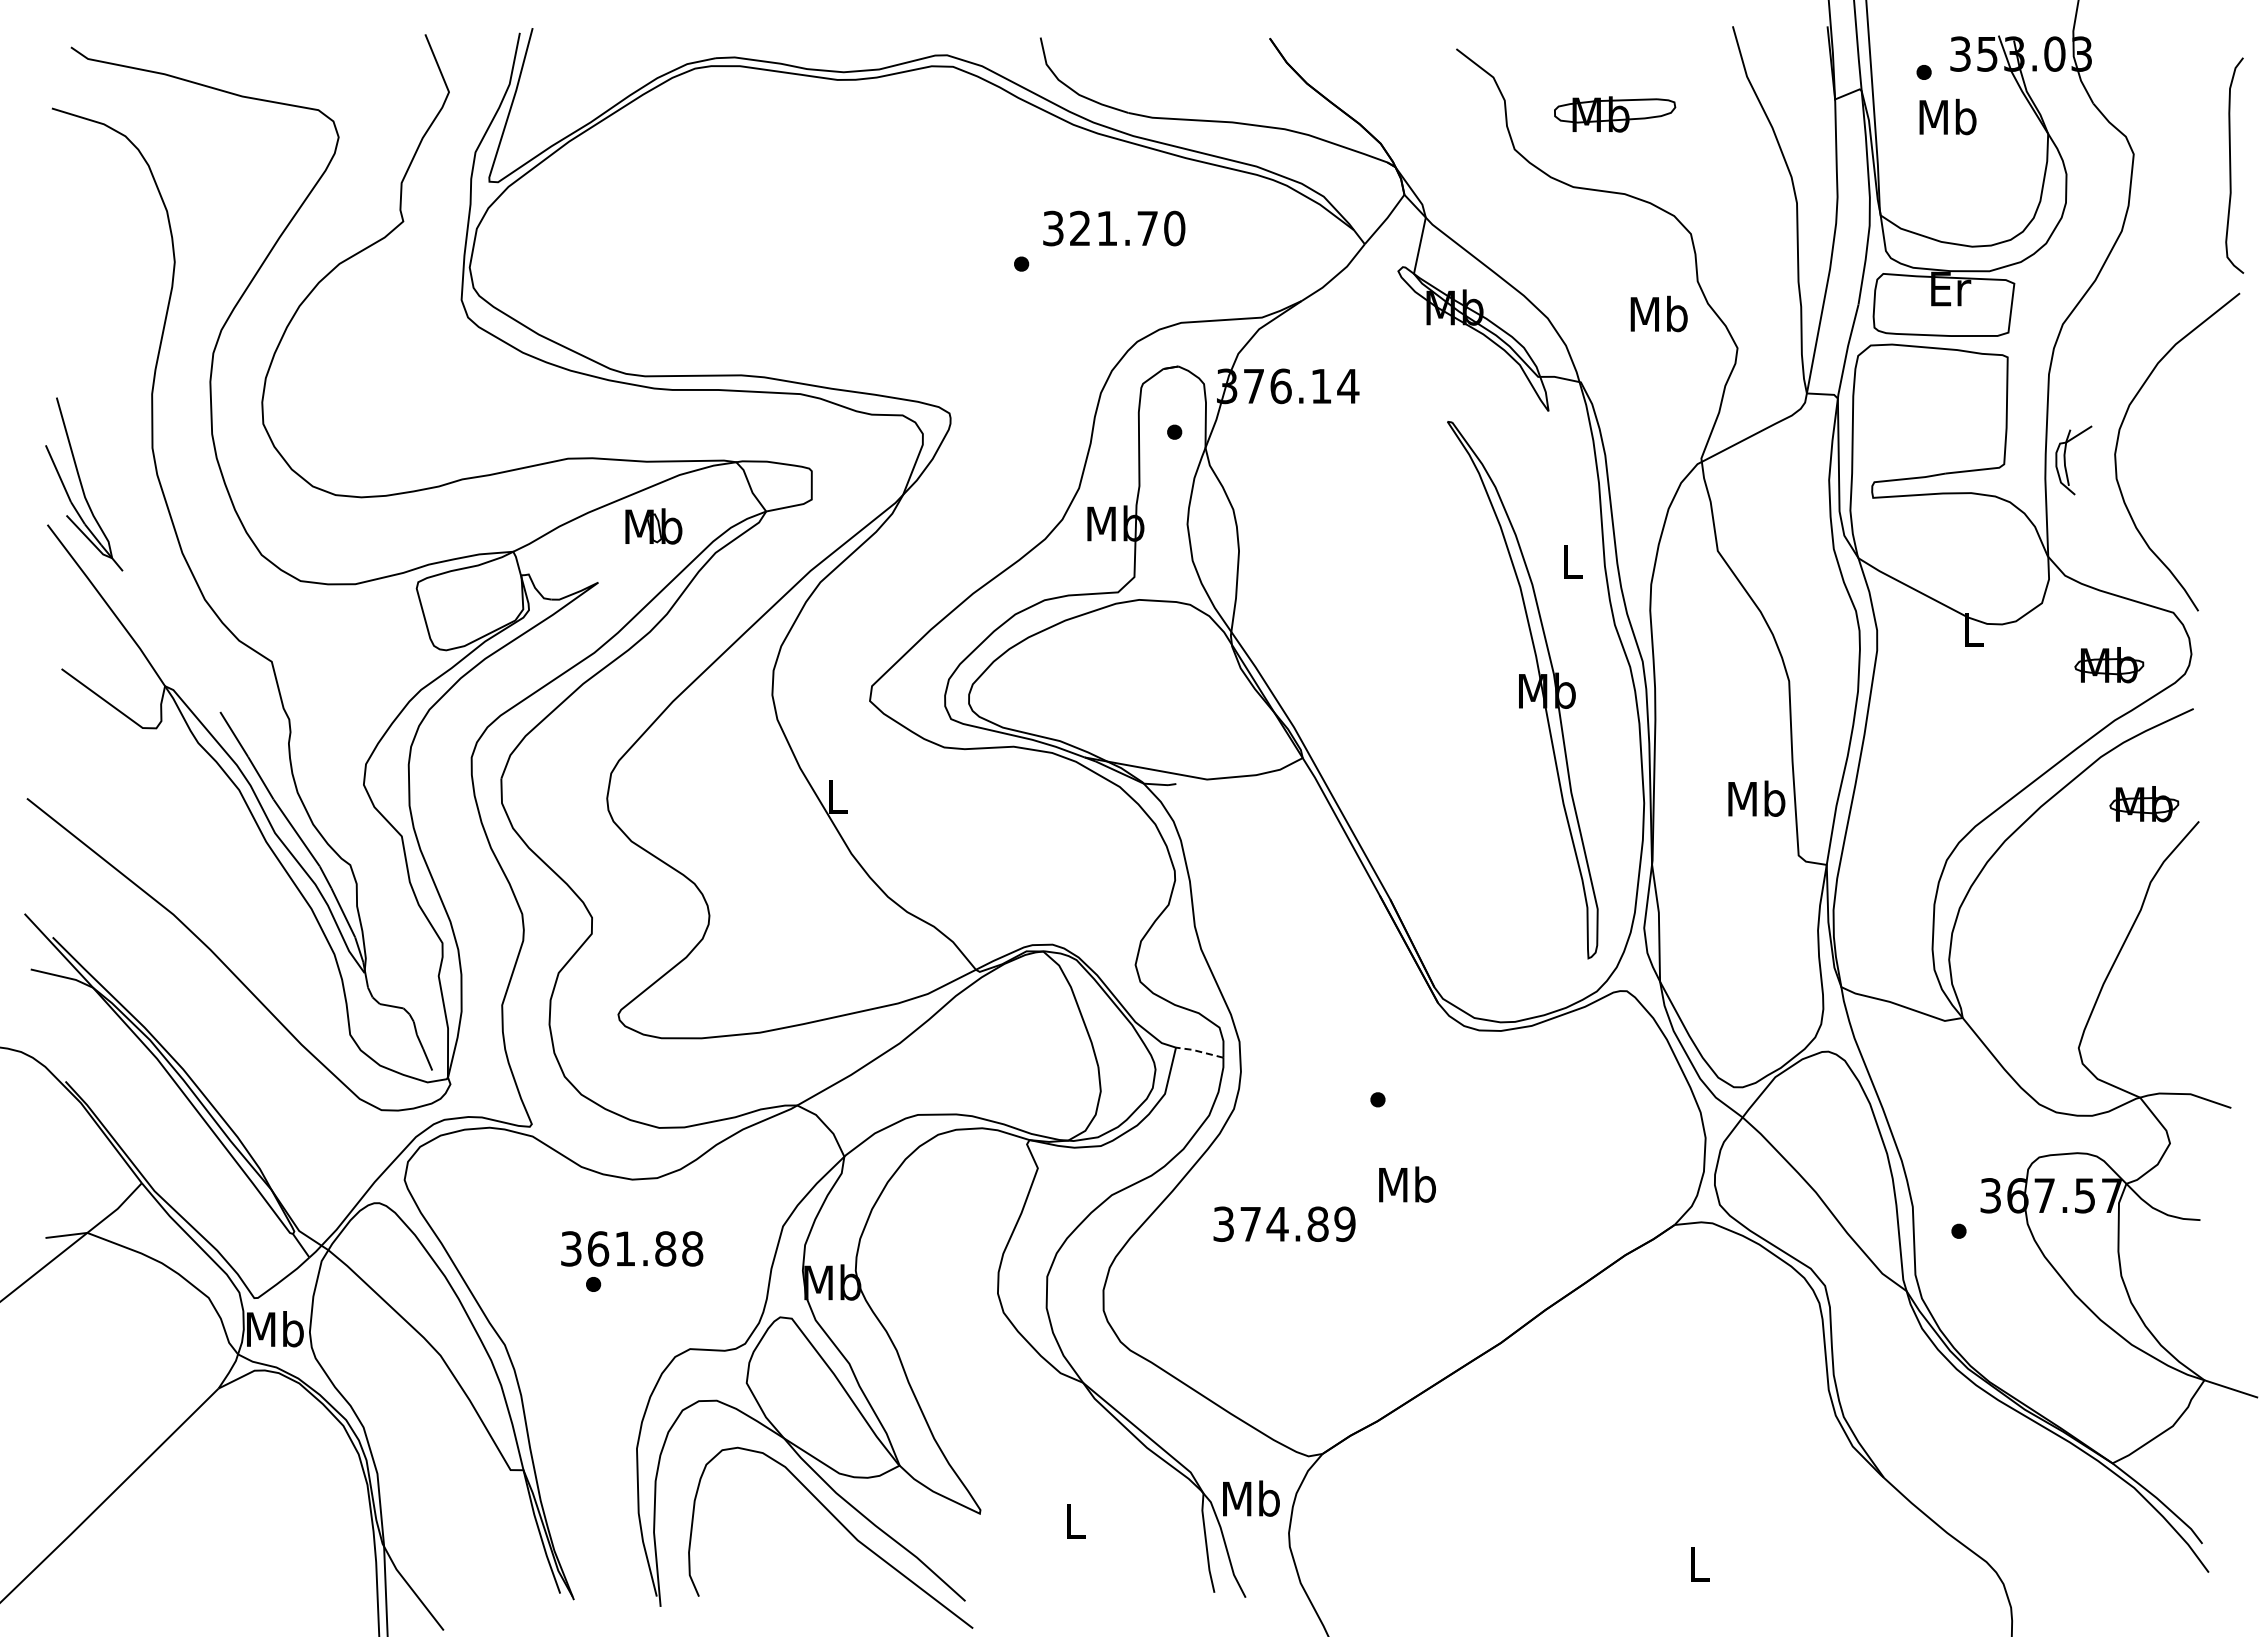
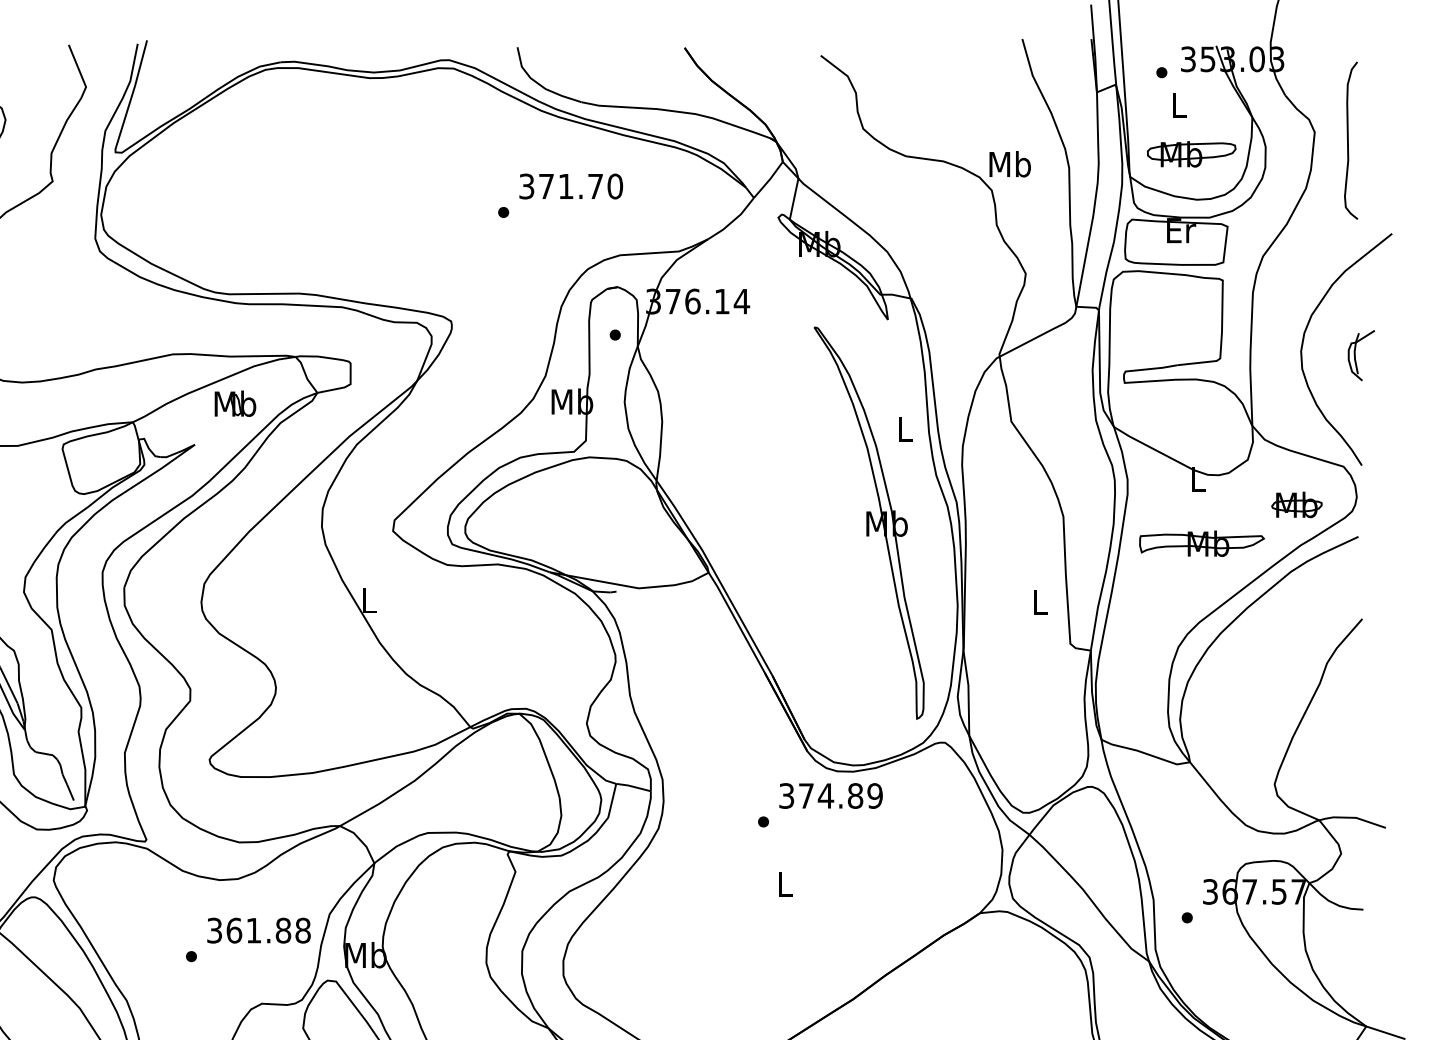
part: (1615, 114) -> (1192, 154), moved
text: (1947, 116) -> (1178, 104), Mb -> L
curve: (2231, 165) -> (1348, 140), moved
text: (1080, 227) -> (546, 185), 321.70 -> 371.70
text: (1658, 313) -> (1009, 163), moved
part: (2065, 460) -> (1355, 355), moved
part: (1979, 718) -> (1202, 543), added
text: (1756, 798) -> (1039, 602), Mb -> L
part: (2144, 804) -> (1322, 606), removed
line: (1198, 1051) -> (632, 786), dashed -> solid
text: (1407, 1184) -> (785, 883), Mb -> L
text: (1284, 1223) -> (831, 795), moved
text: (632, 1248) -> (259, 930), moved

